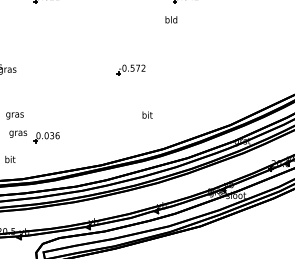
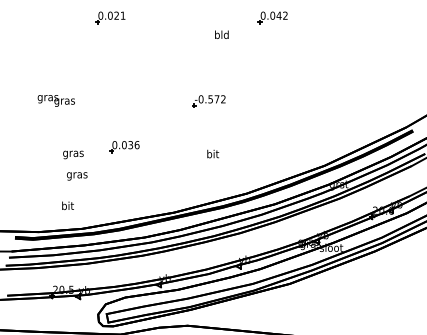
text: (171, 19) -> (221, 34), moved
text: (147, 114) -> (213, 153), moved
part: (46, 137) -> (124, 147), moved

